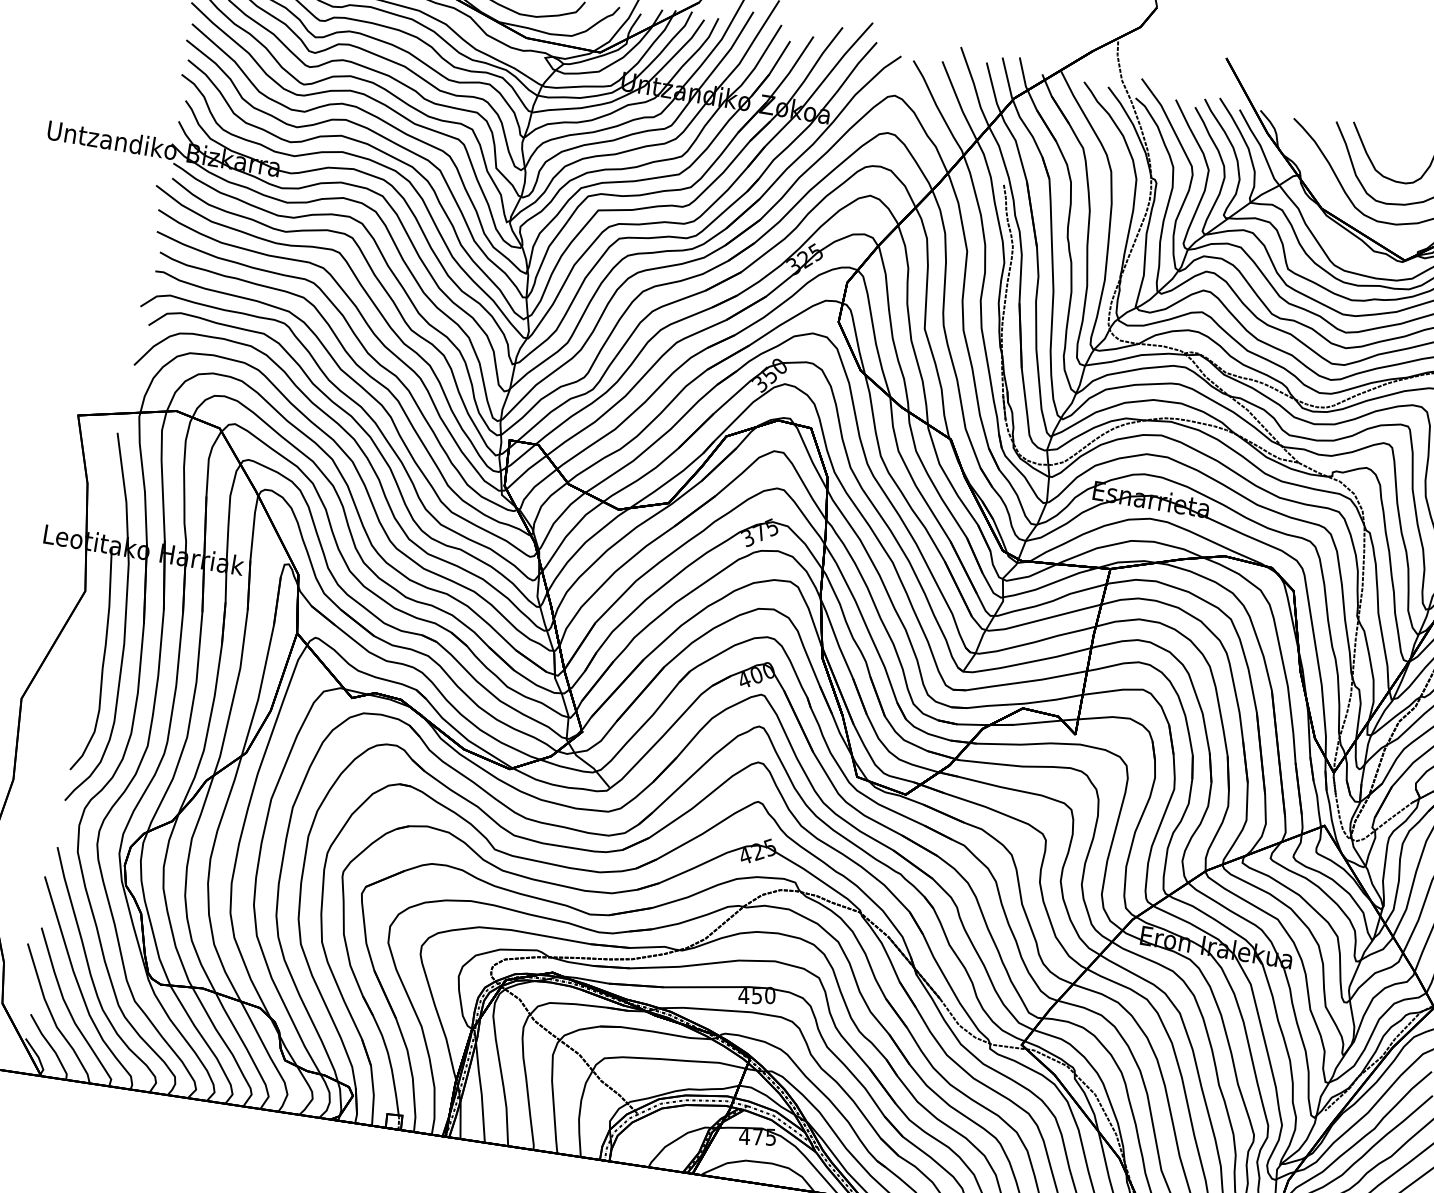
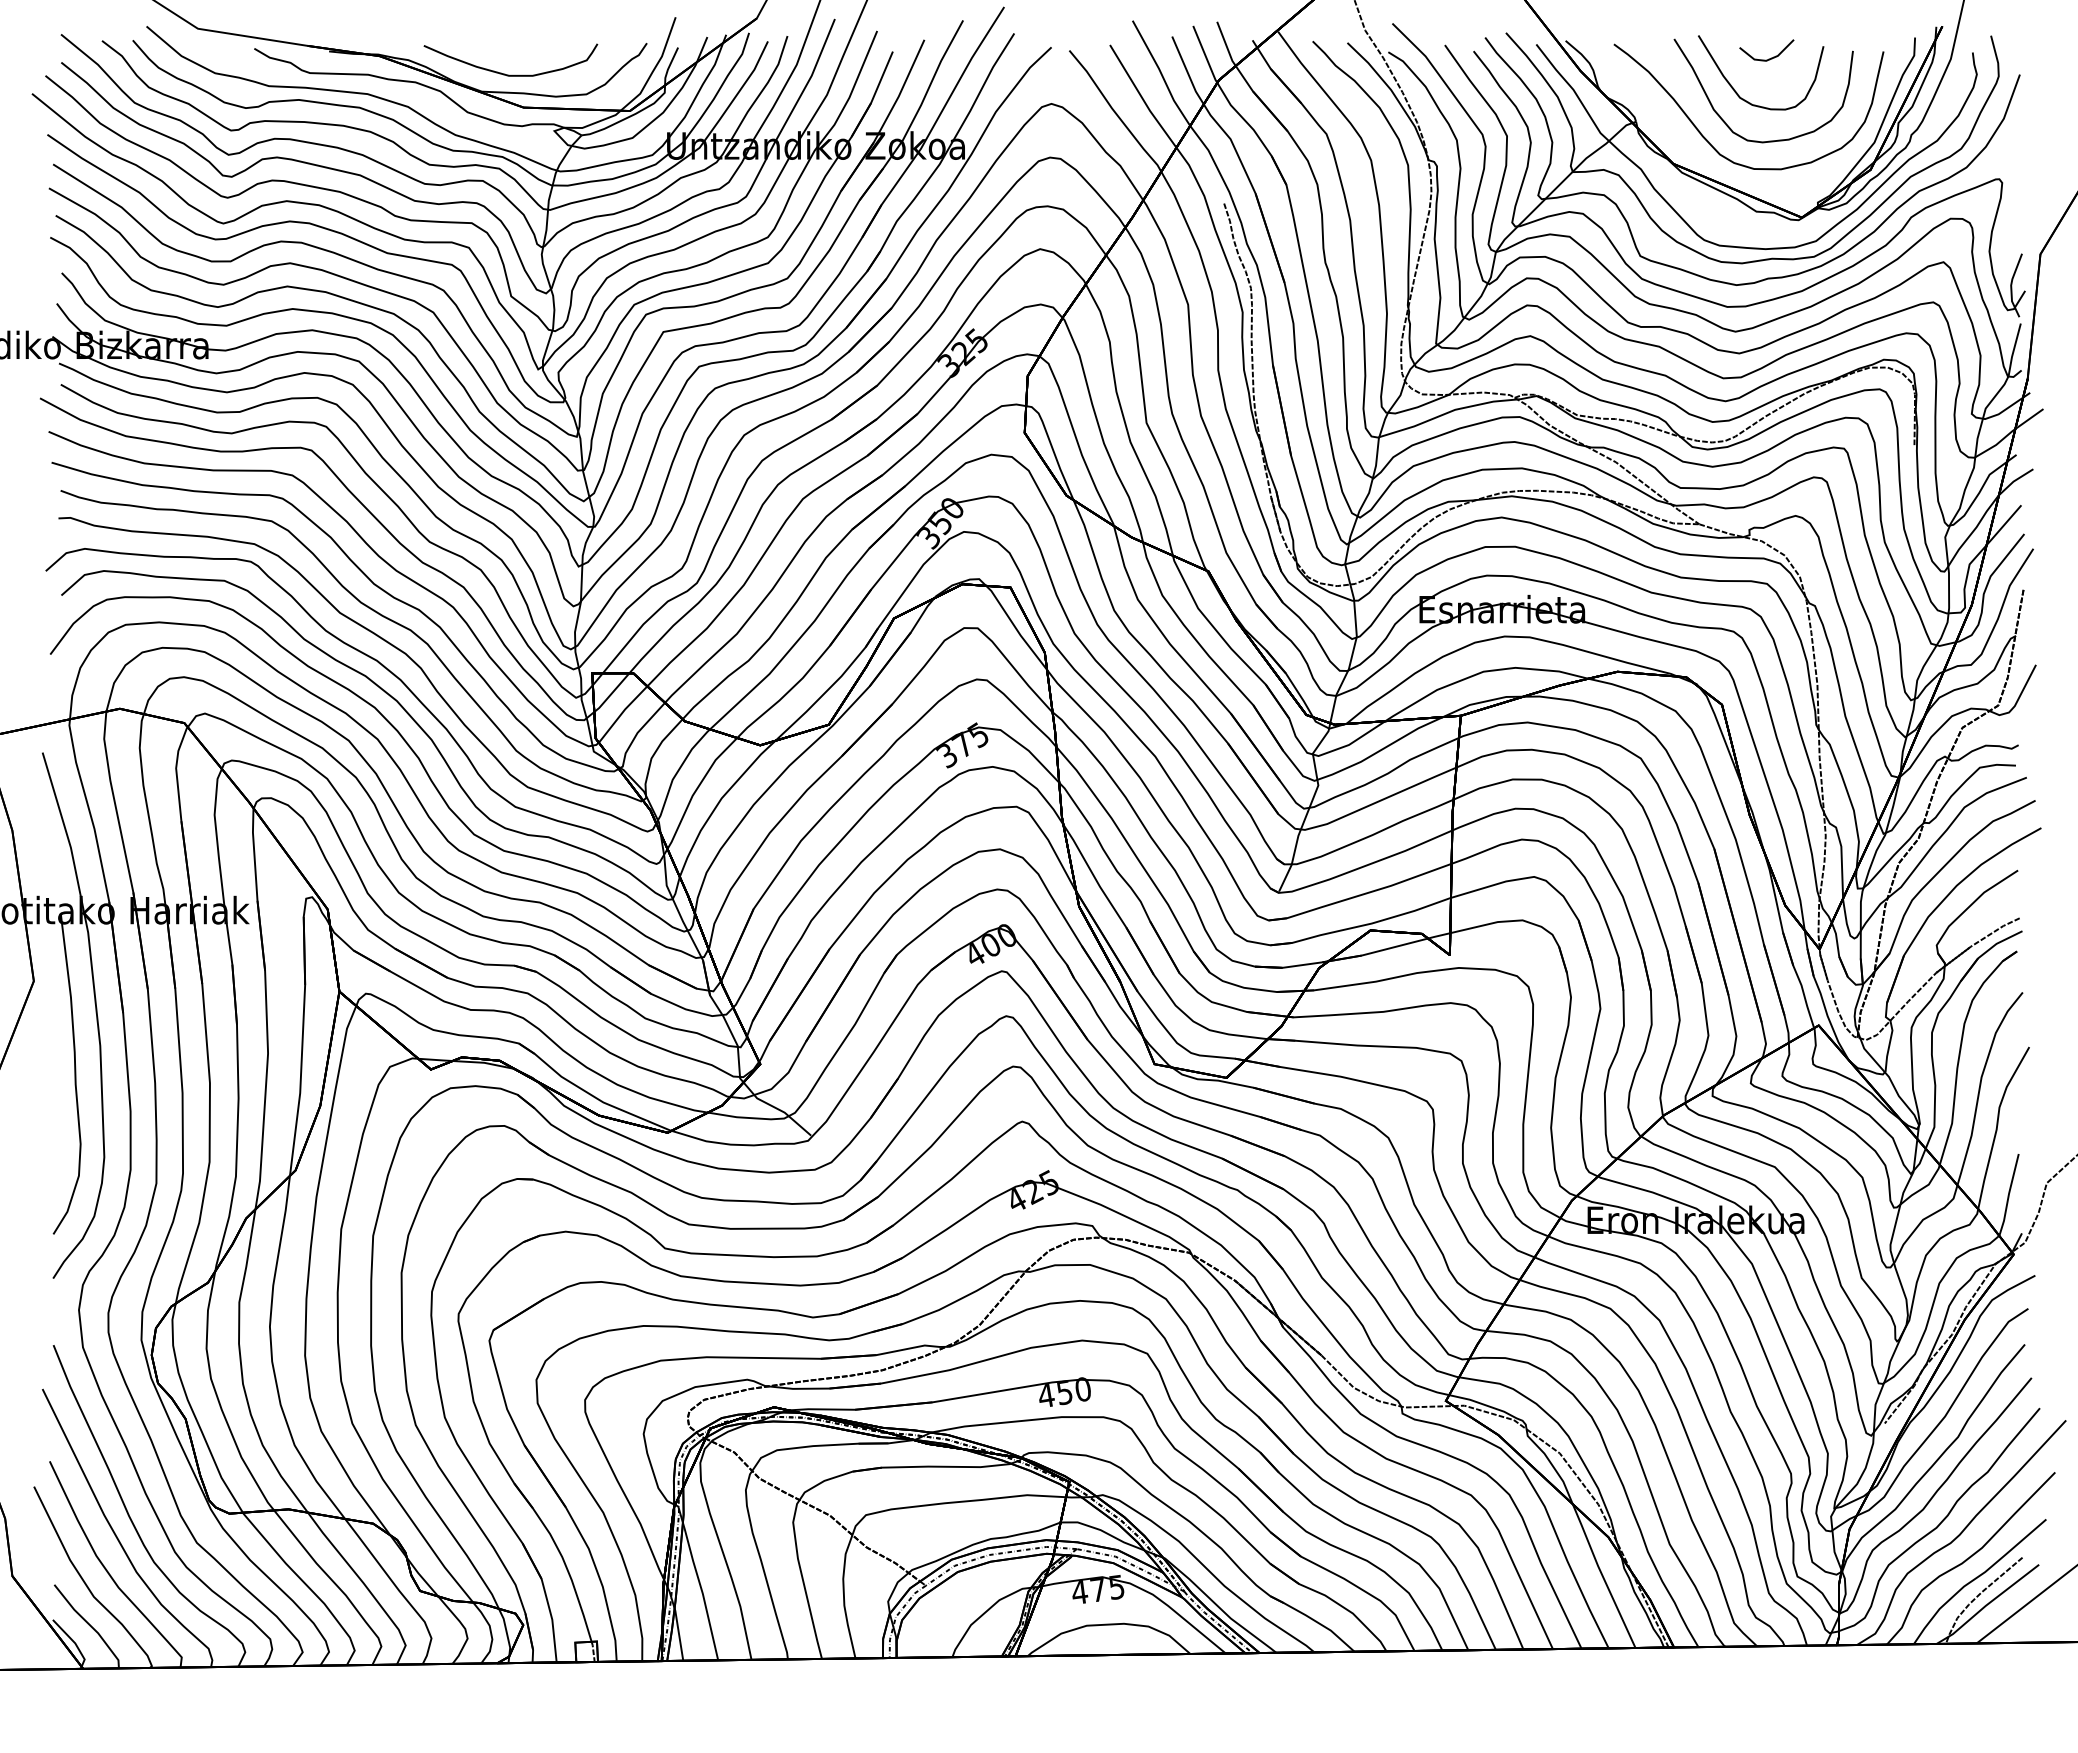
line: (1399, 145) -> (1768, 58), added

